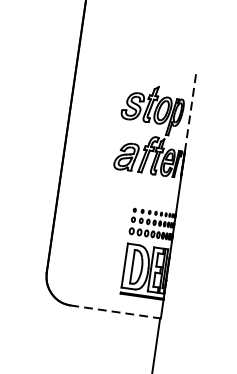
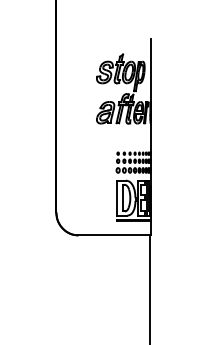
line: (190, 111) -> (150, 70), dashed -> solid
line: (116, 312) -> (115, 235), dashed -> solid

